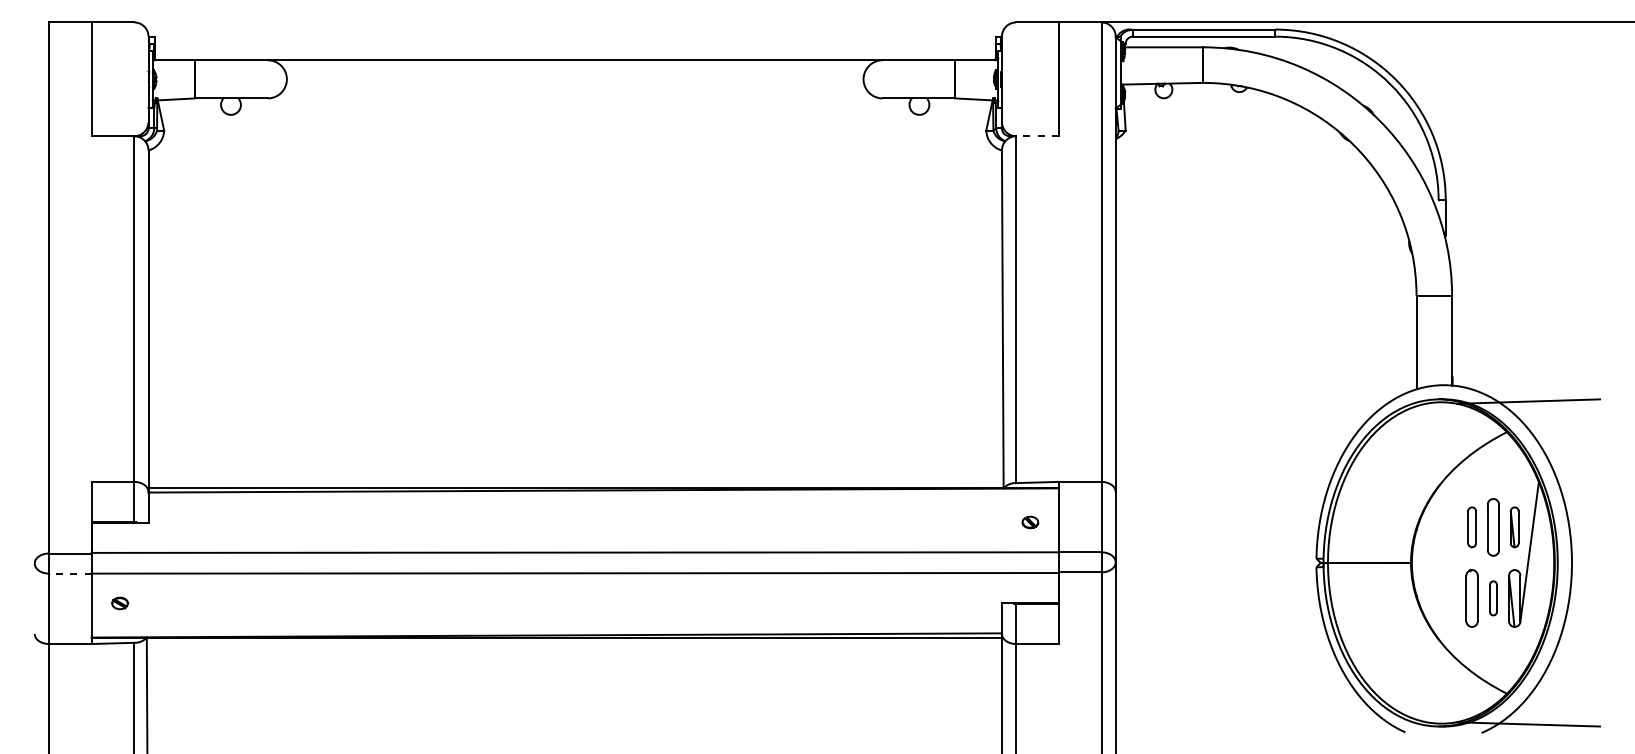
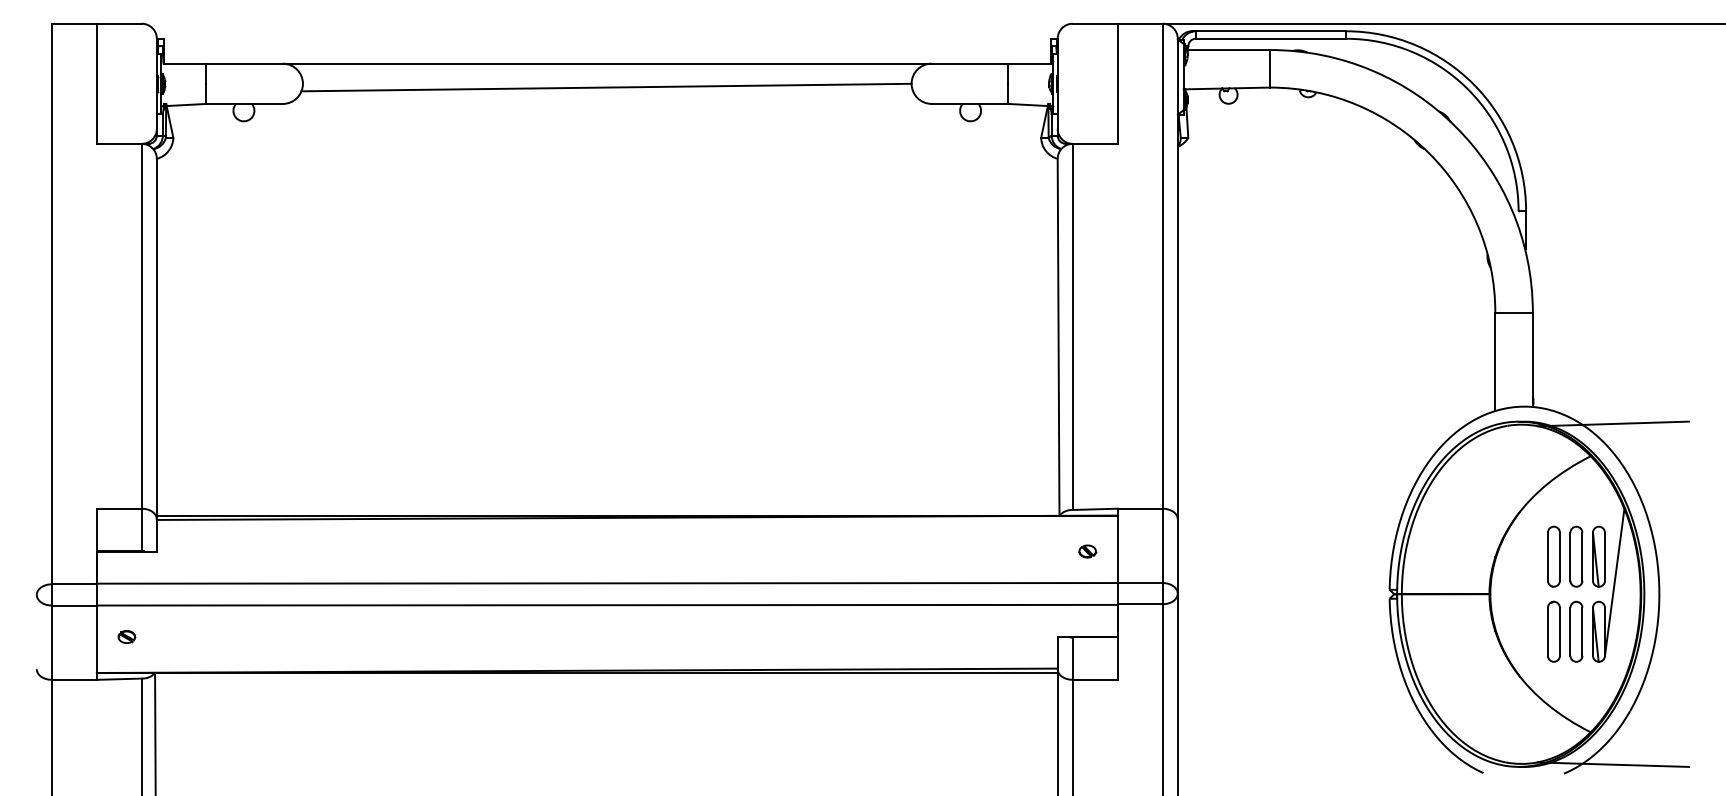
line: (574, 82) -> (606, 87), added
line: (1037, 135) -> (1095, 143), dashed -> solid
part: (1471, 527) -> (1553, 556), size x1.43
part: (1514, 527) -> (1598, 556), size x1.43
line: (70, 573) -> (74, 605), dashed -> solid
part: (1493, 598) -> (1576, 631), size x1.67

